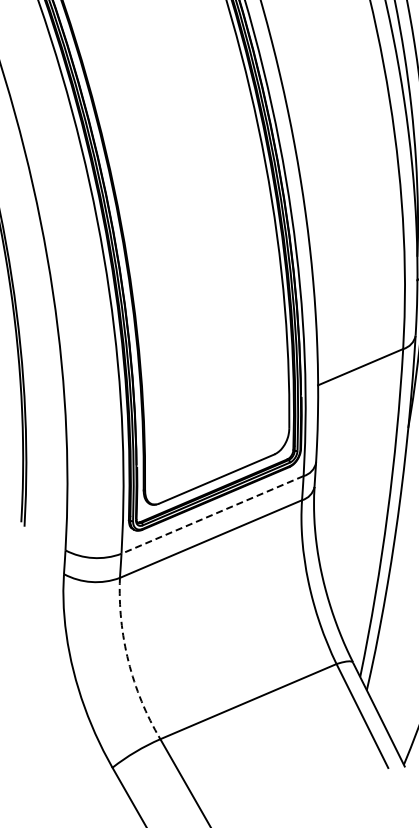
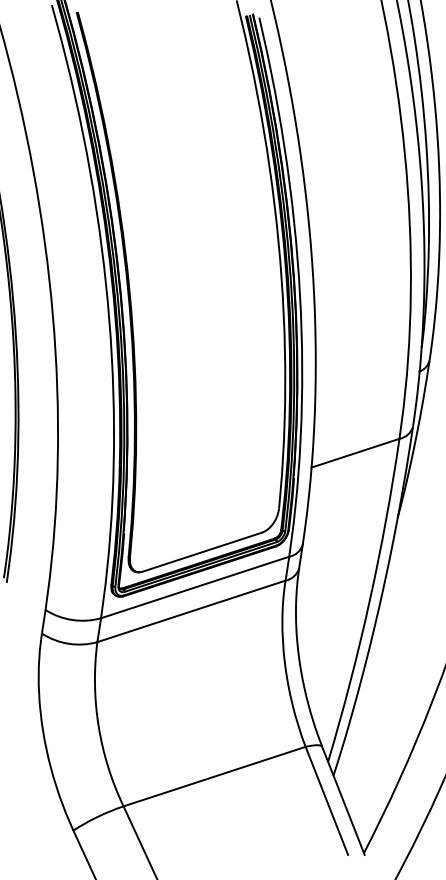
line: (212, 514) -> (195, 587), dashed -> solid
arc: (128, 661) -> (98, 726), dashed -> solid

